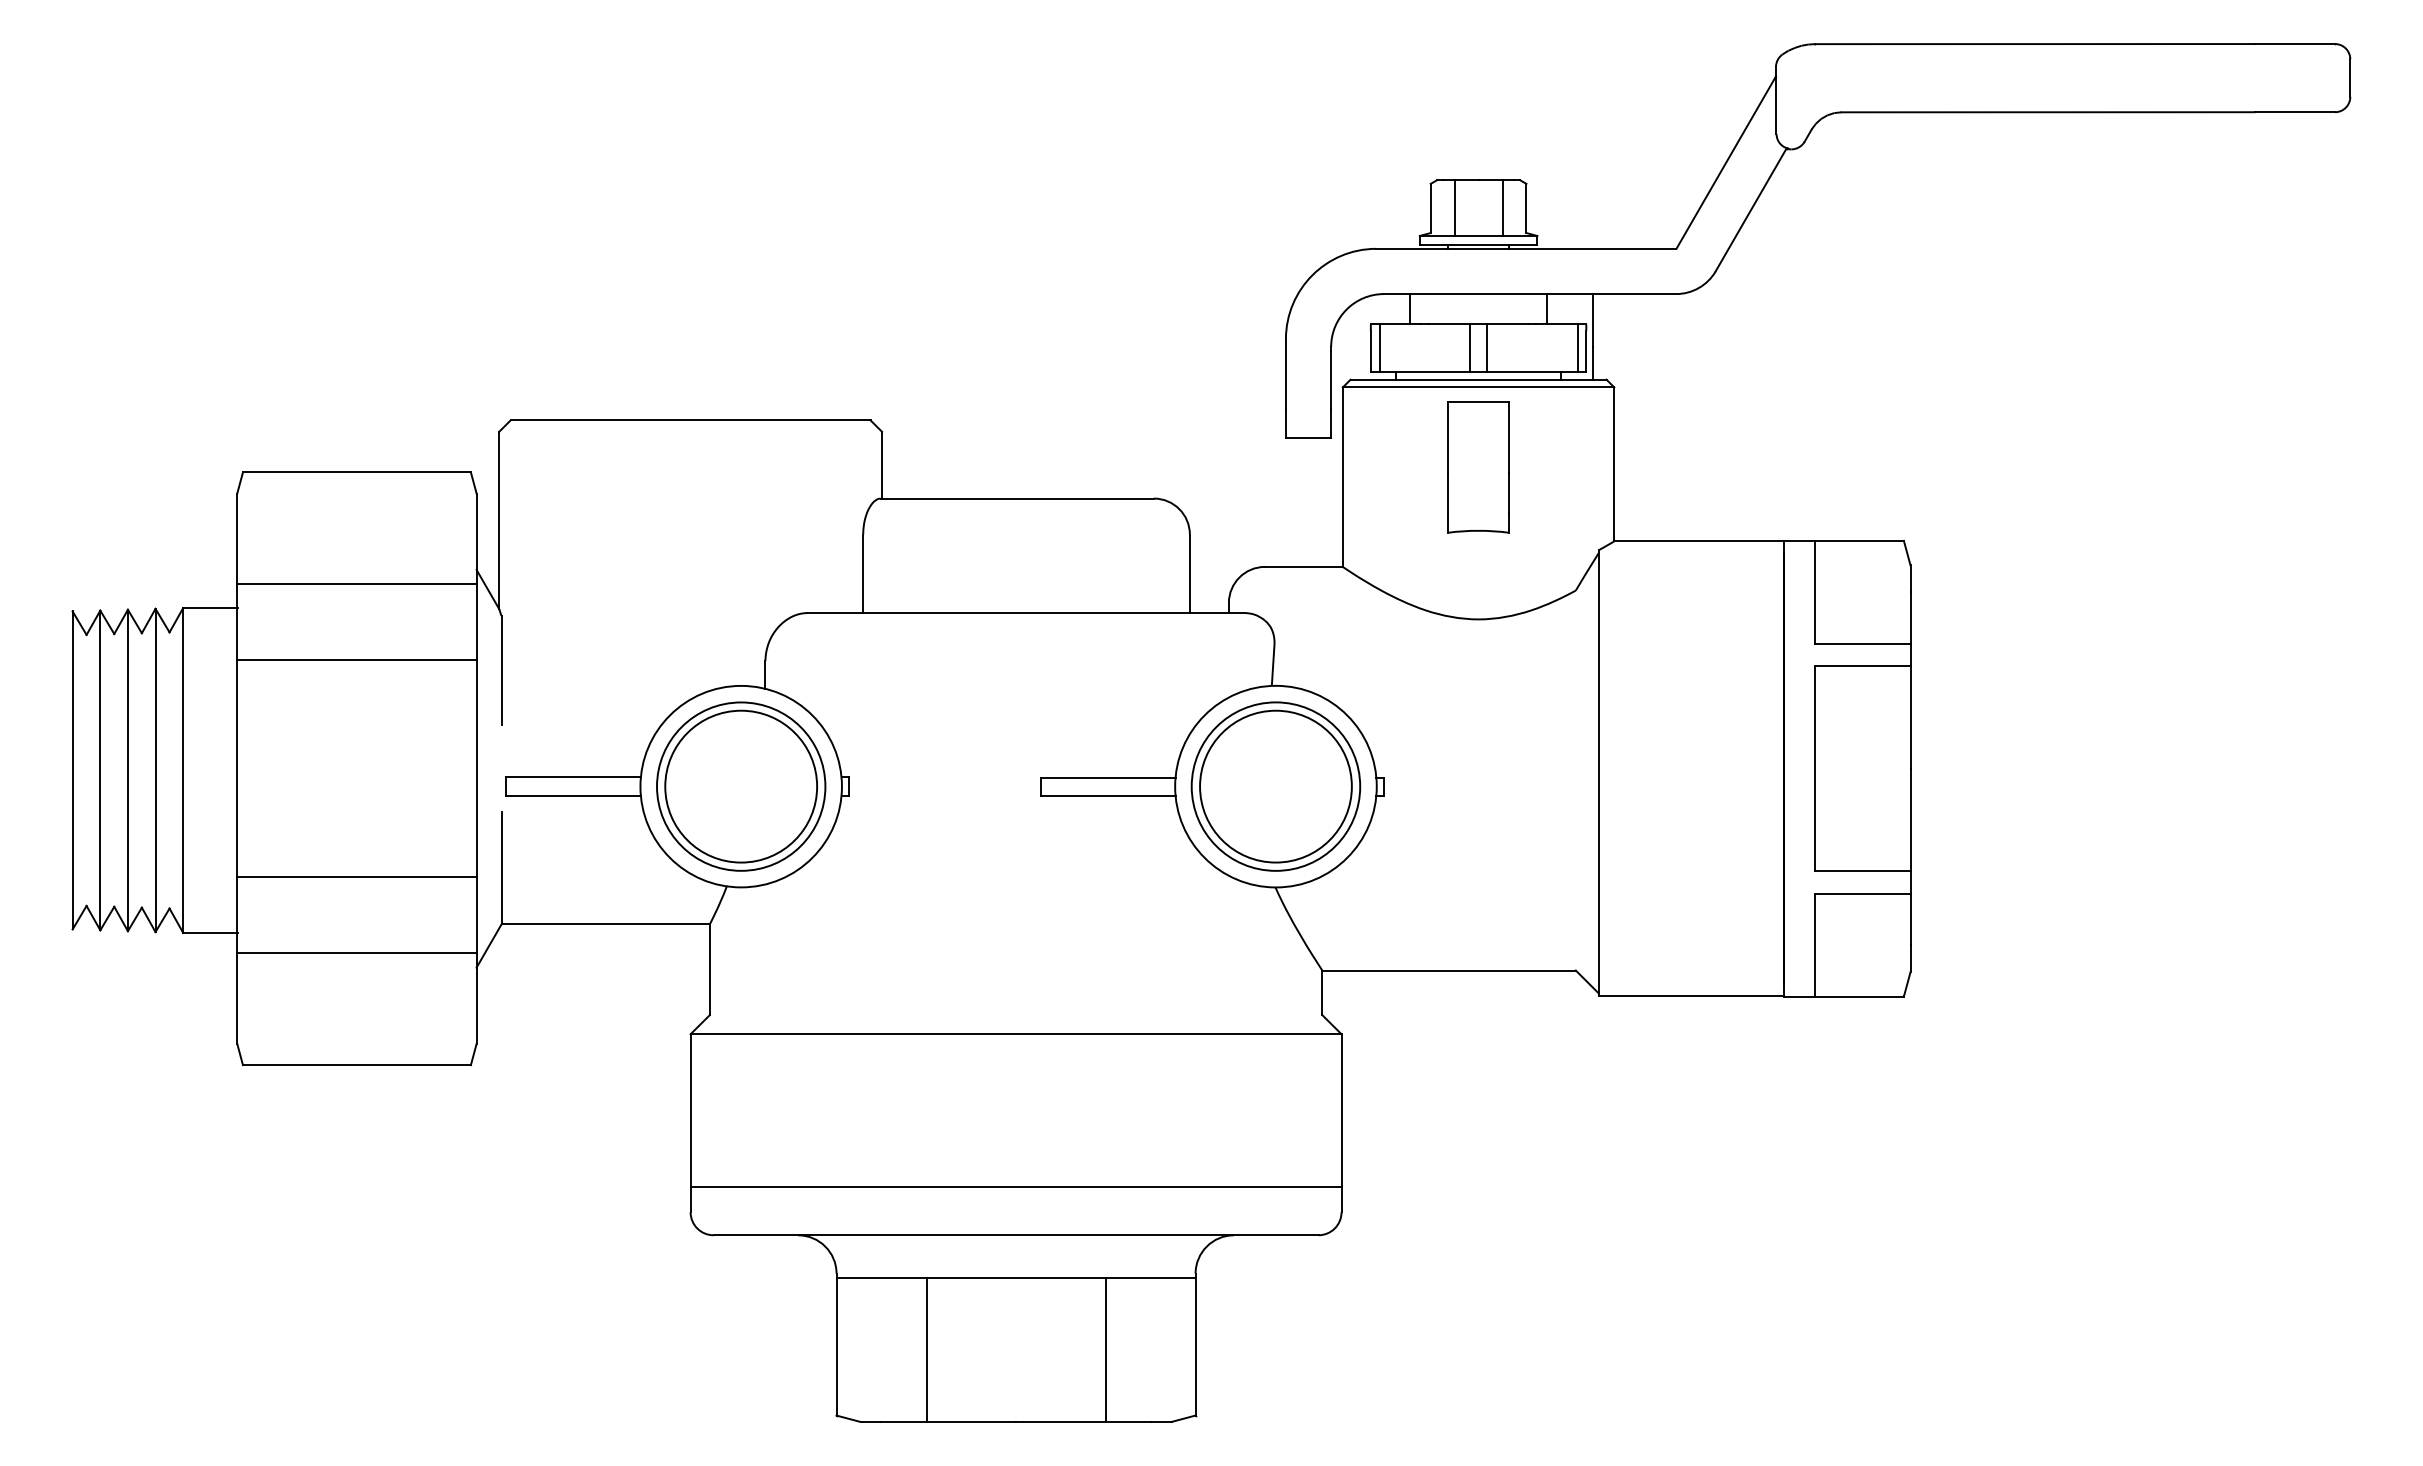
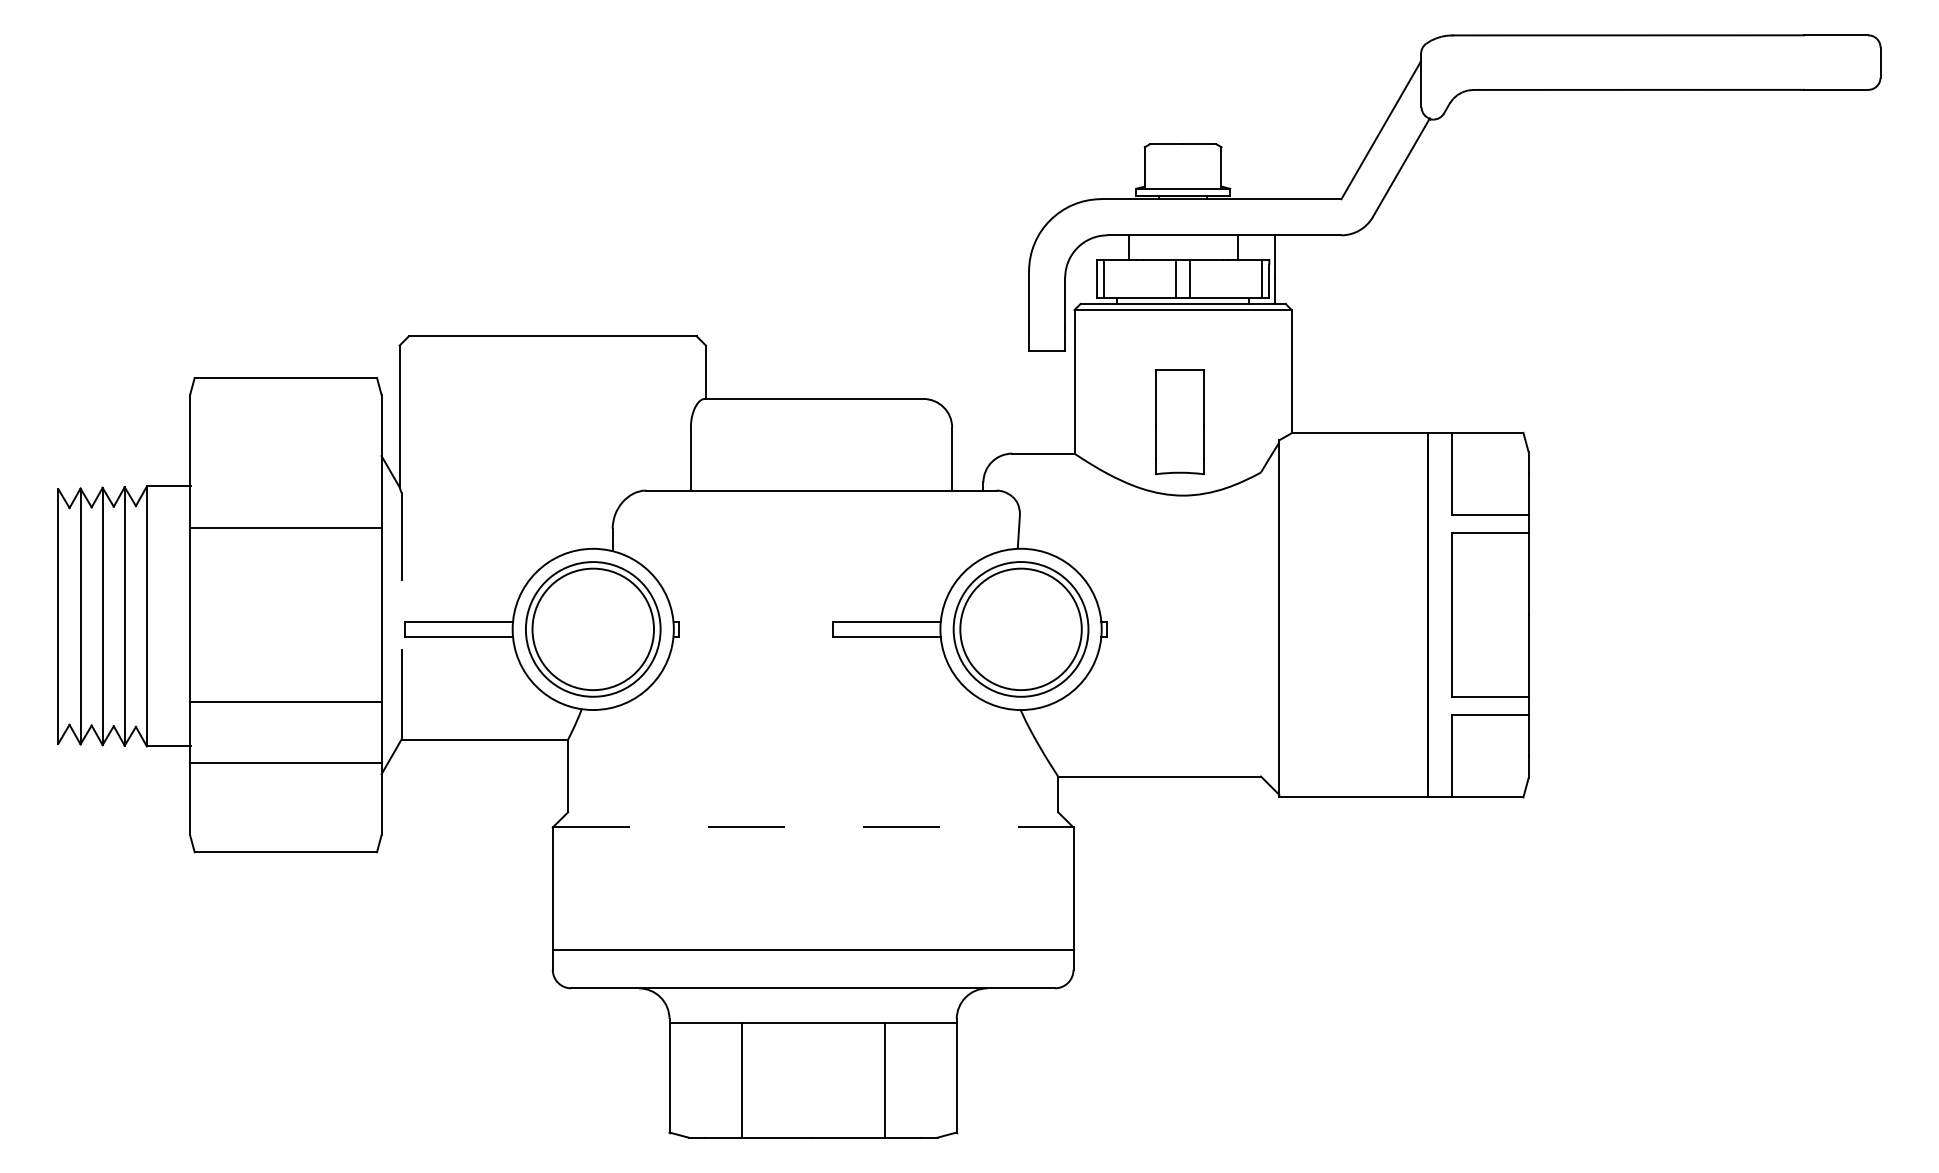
line: (1454, 207) -> (1163, 166), removed
line: (1502, 207) -> (1202, 166), removed
part: (1478, 467) -> (1179, 422), moved
line: (356, 584) -> (285, 467), removed
line: (1016, 1034) -> (813, 827), solid -> dashed

